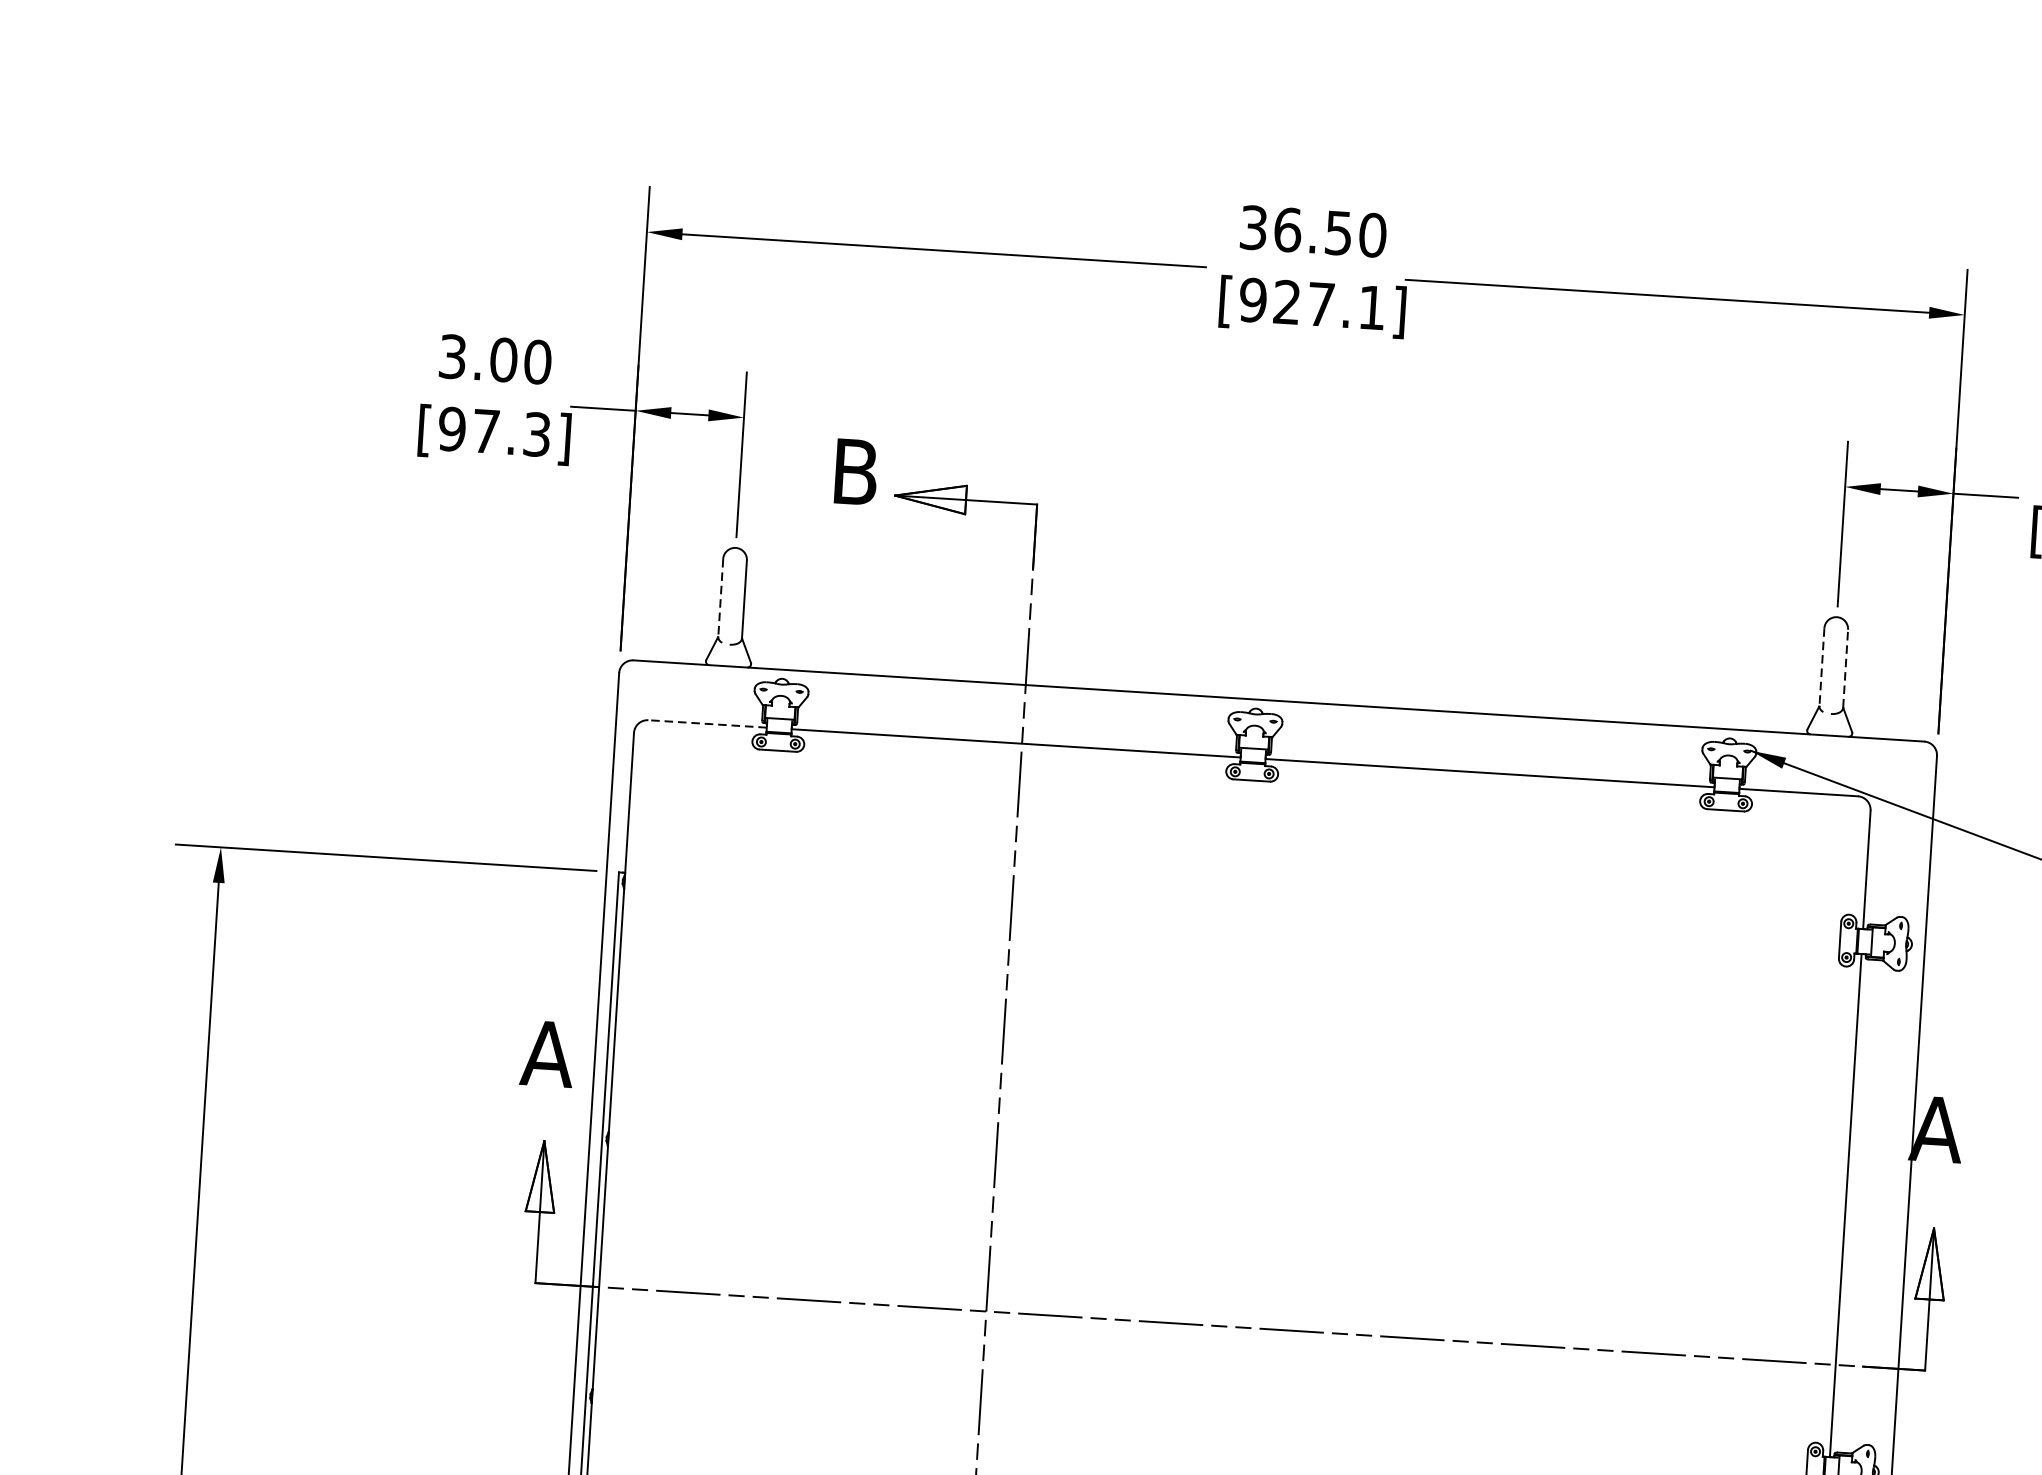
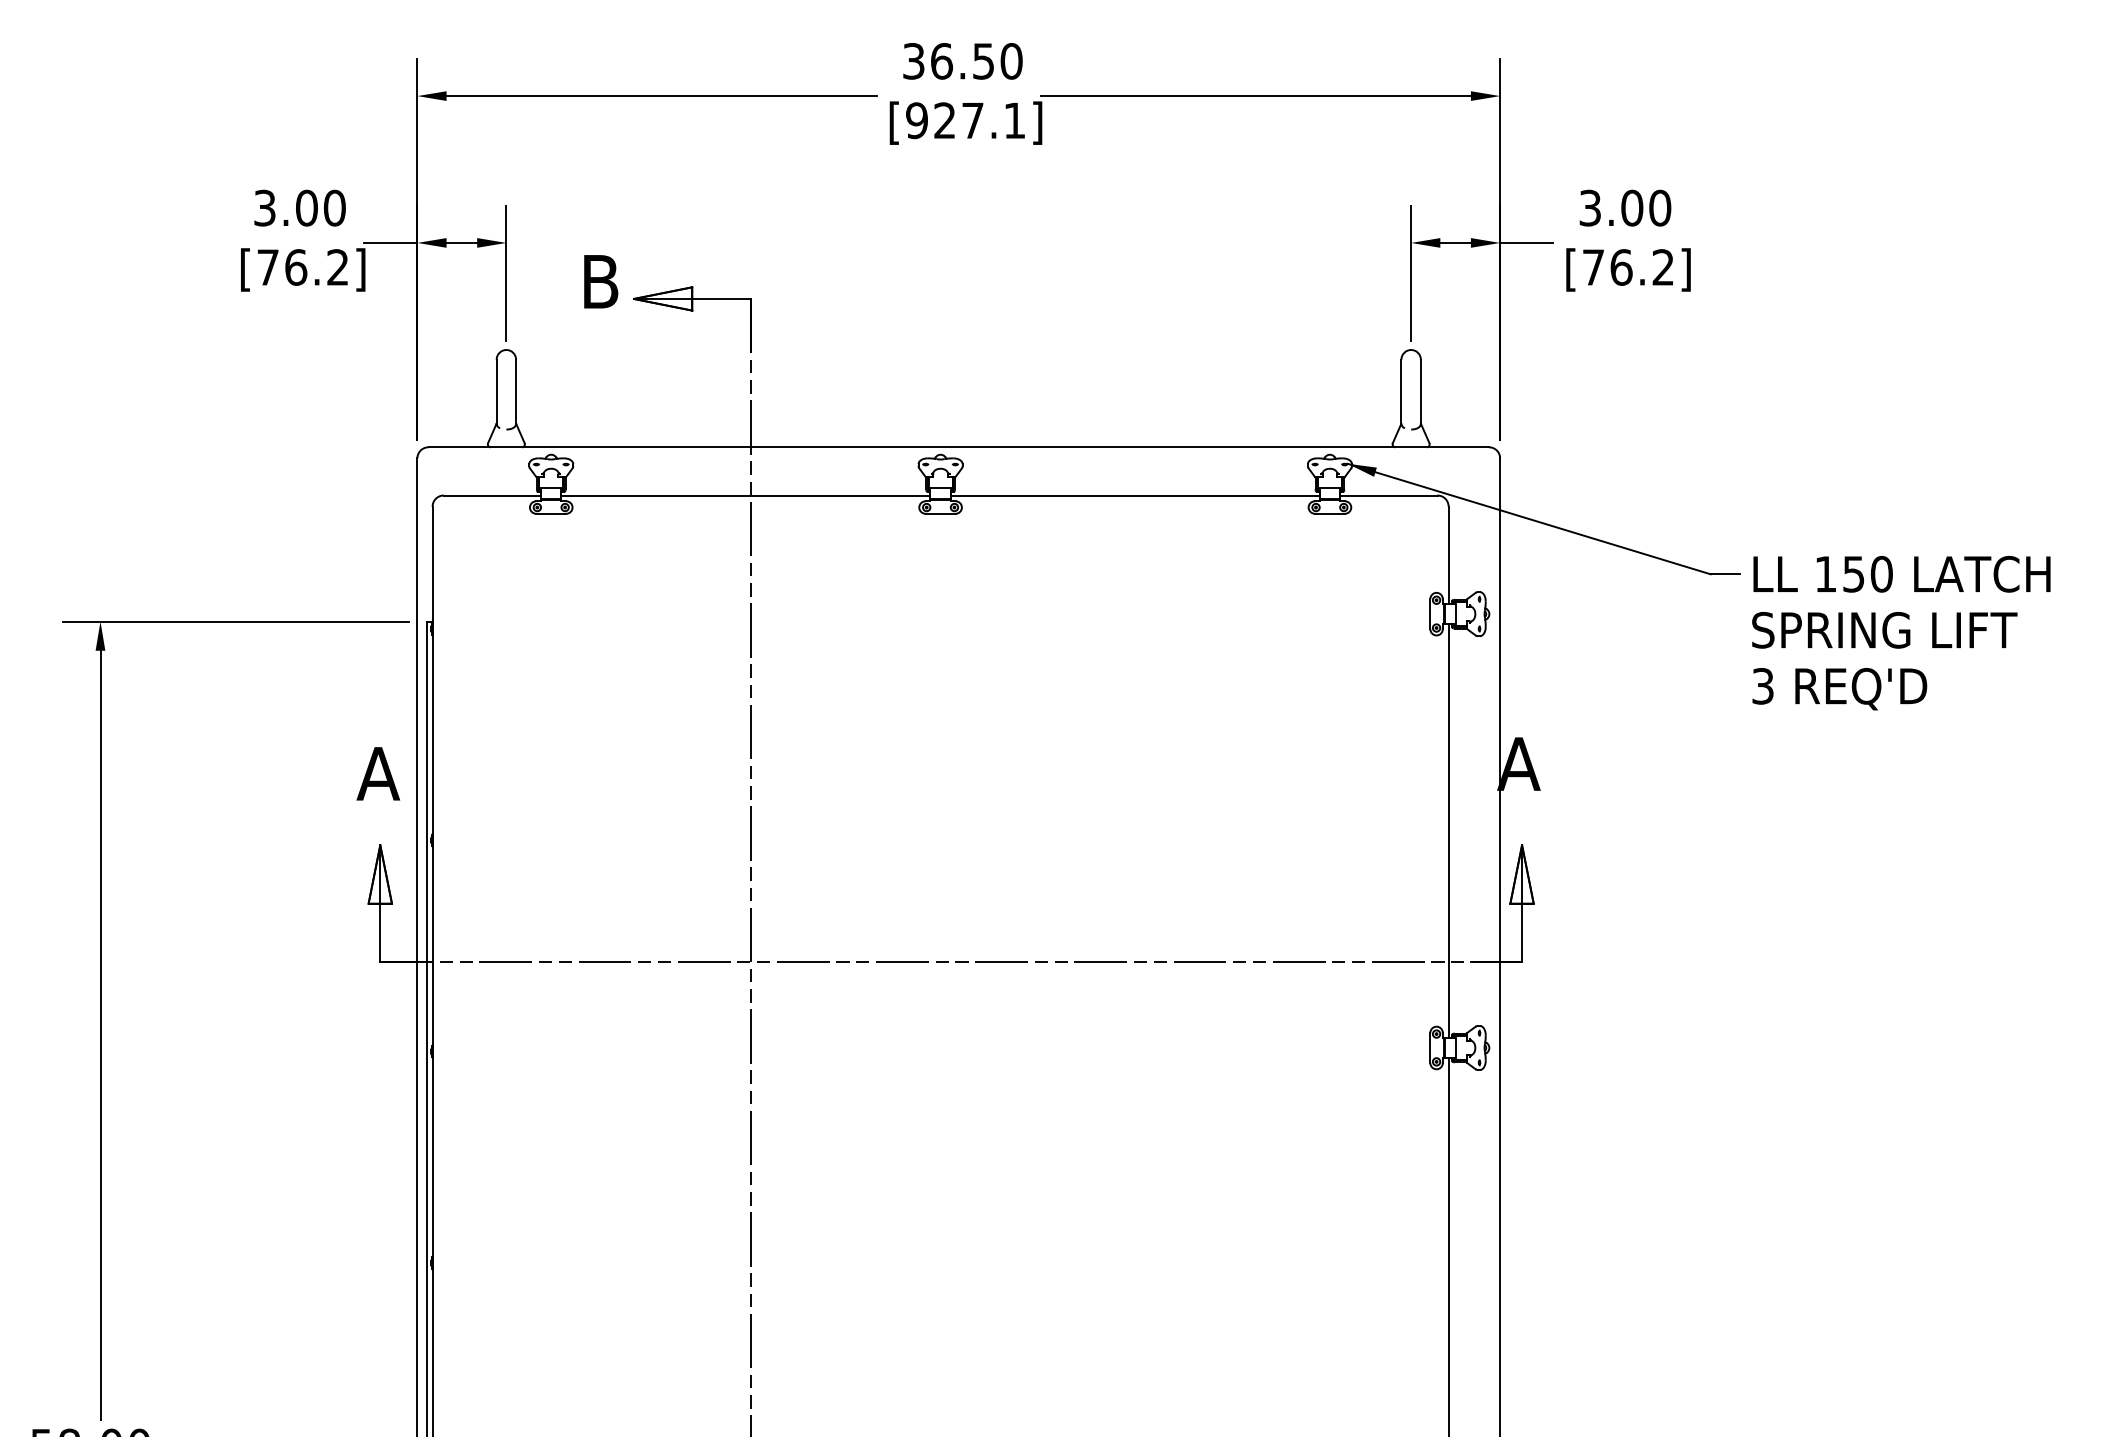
text: (493, 431) -> (302, 267), [97.3] -> [76.2]
line: (720, 597) -> (496, 391), dashed -> solid
line: (1822, 666) -> (1401, 391), dashed -> solid
line: (1845, 668) -> (1420, 391), dashed -> solid
line: (707, 723) -> (492, 495), dashed -> solid

